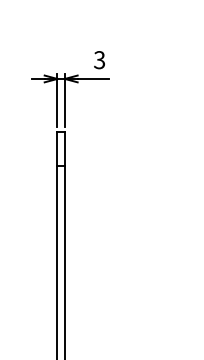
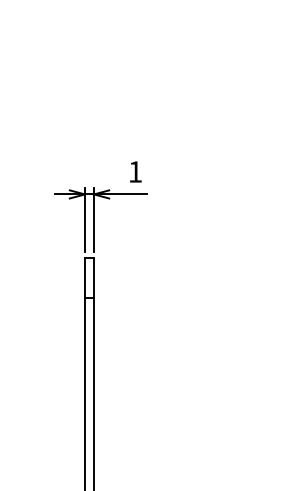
text: (98, 59) -> (134, 171), 3 -> 1

